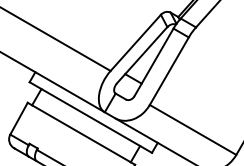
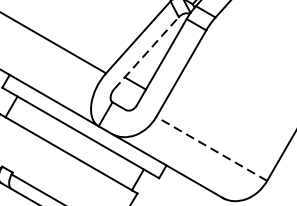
line: (142, 55) -> (146, 53), solid -> dashed
line: (193, 129) -> (212, 148), solid -> dashed

